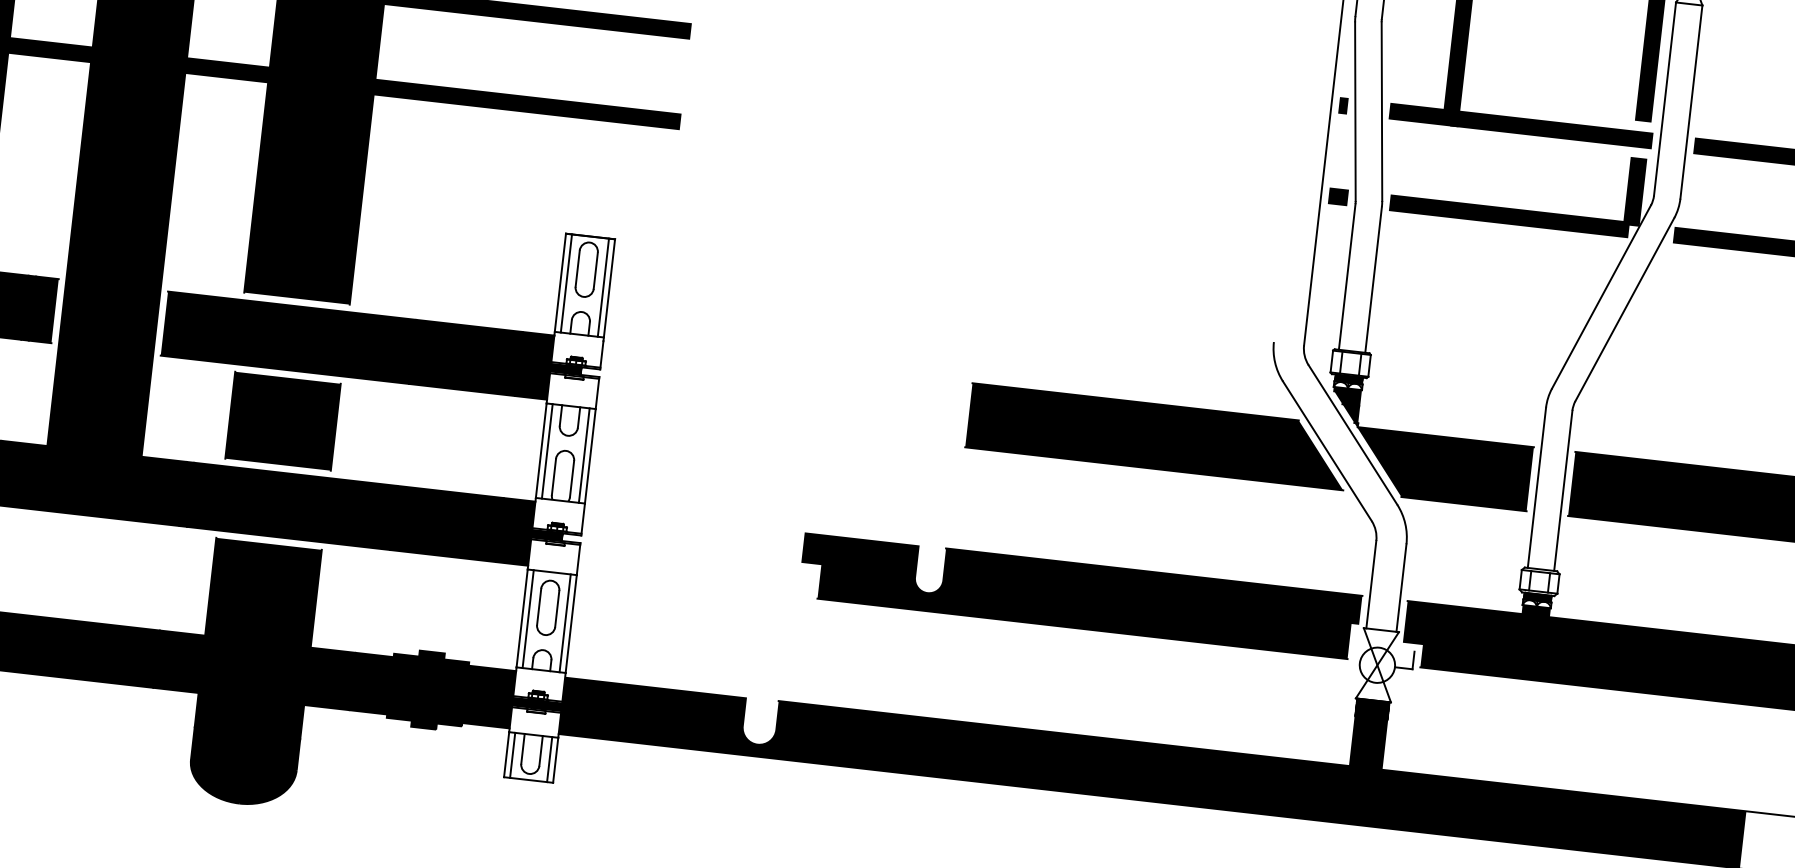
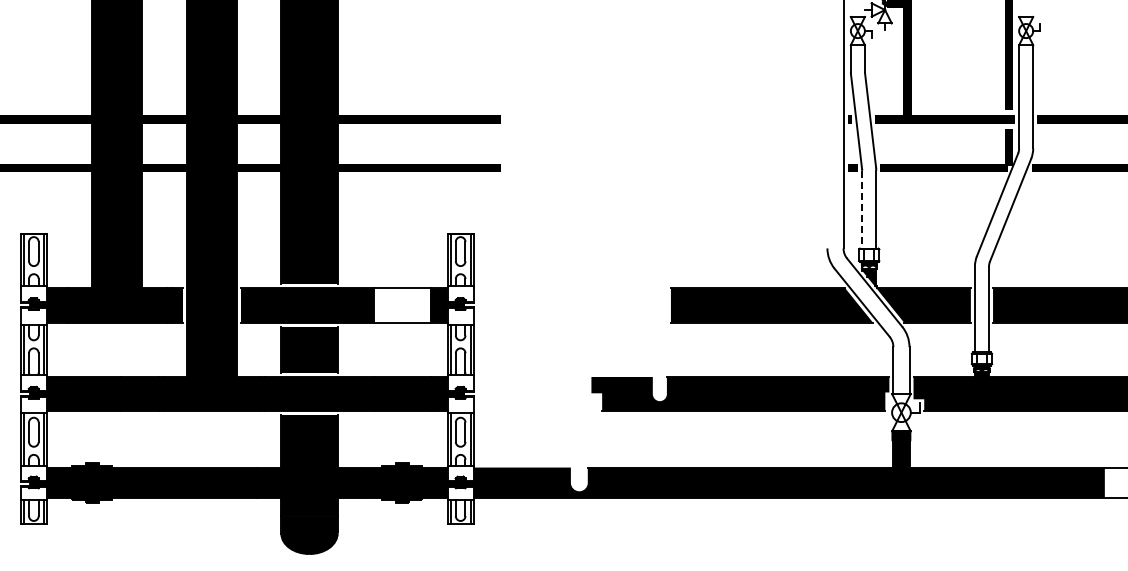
line: (1347, 276) -> (862, 209), solid -> dashed
fill: (464, 358) -> (401, 305), removed

